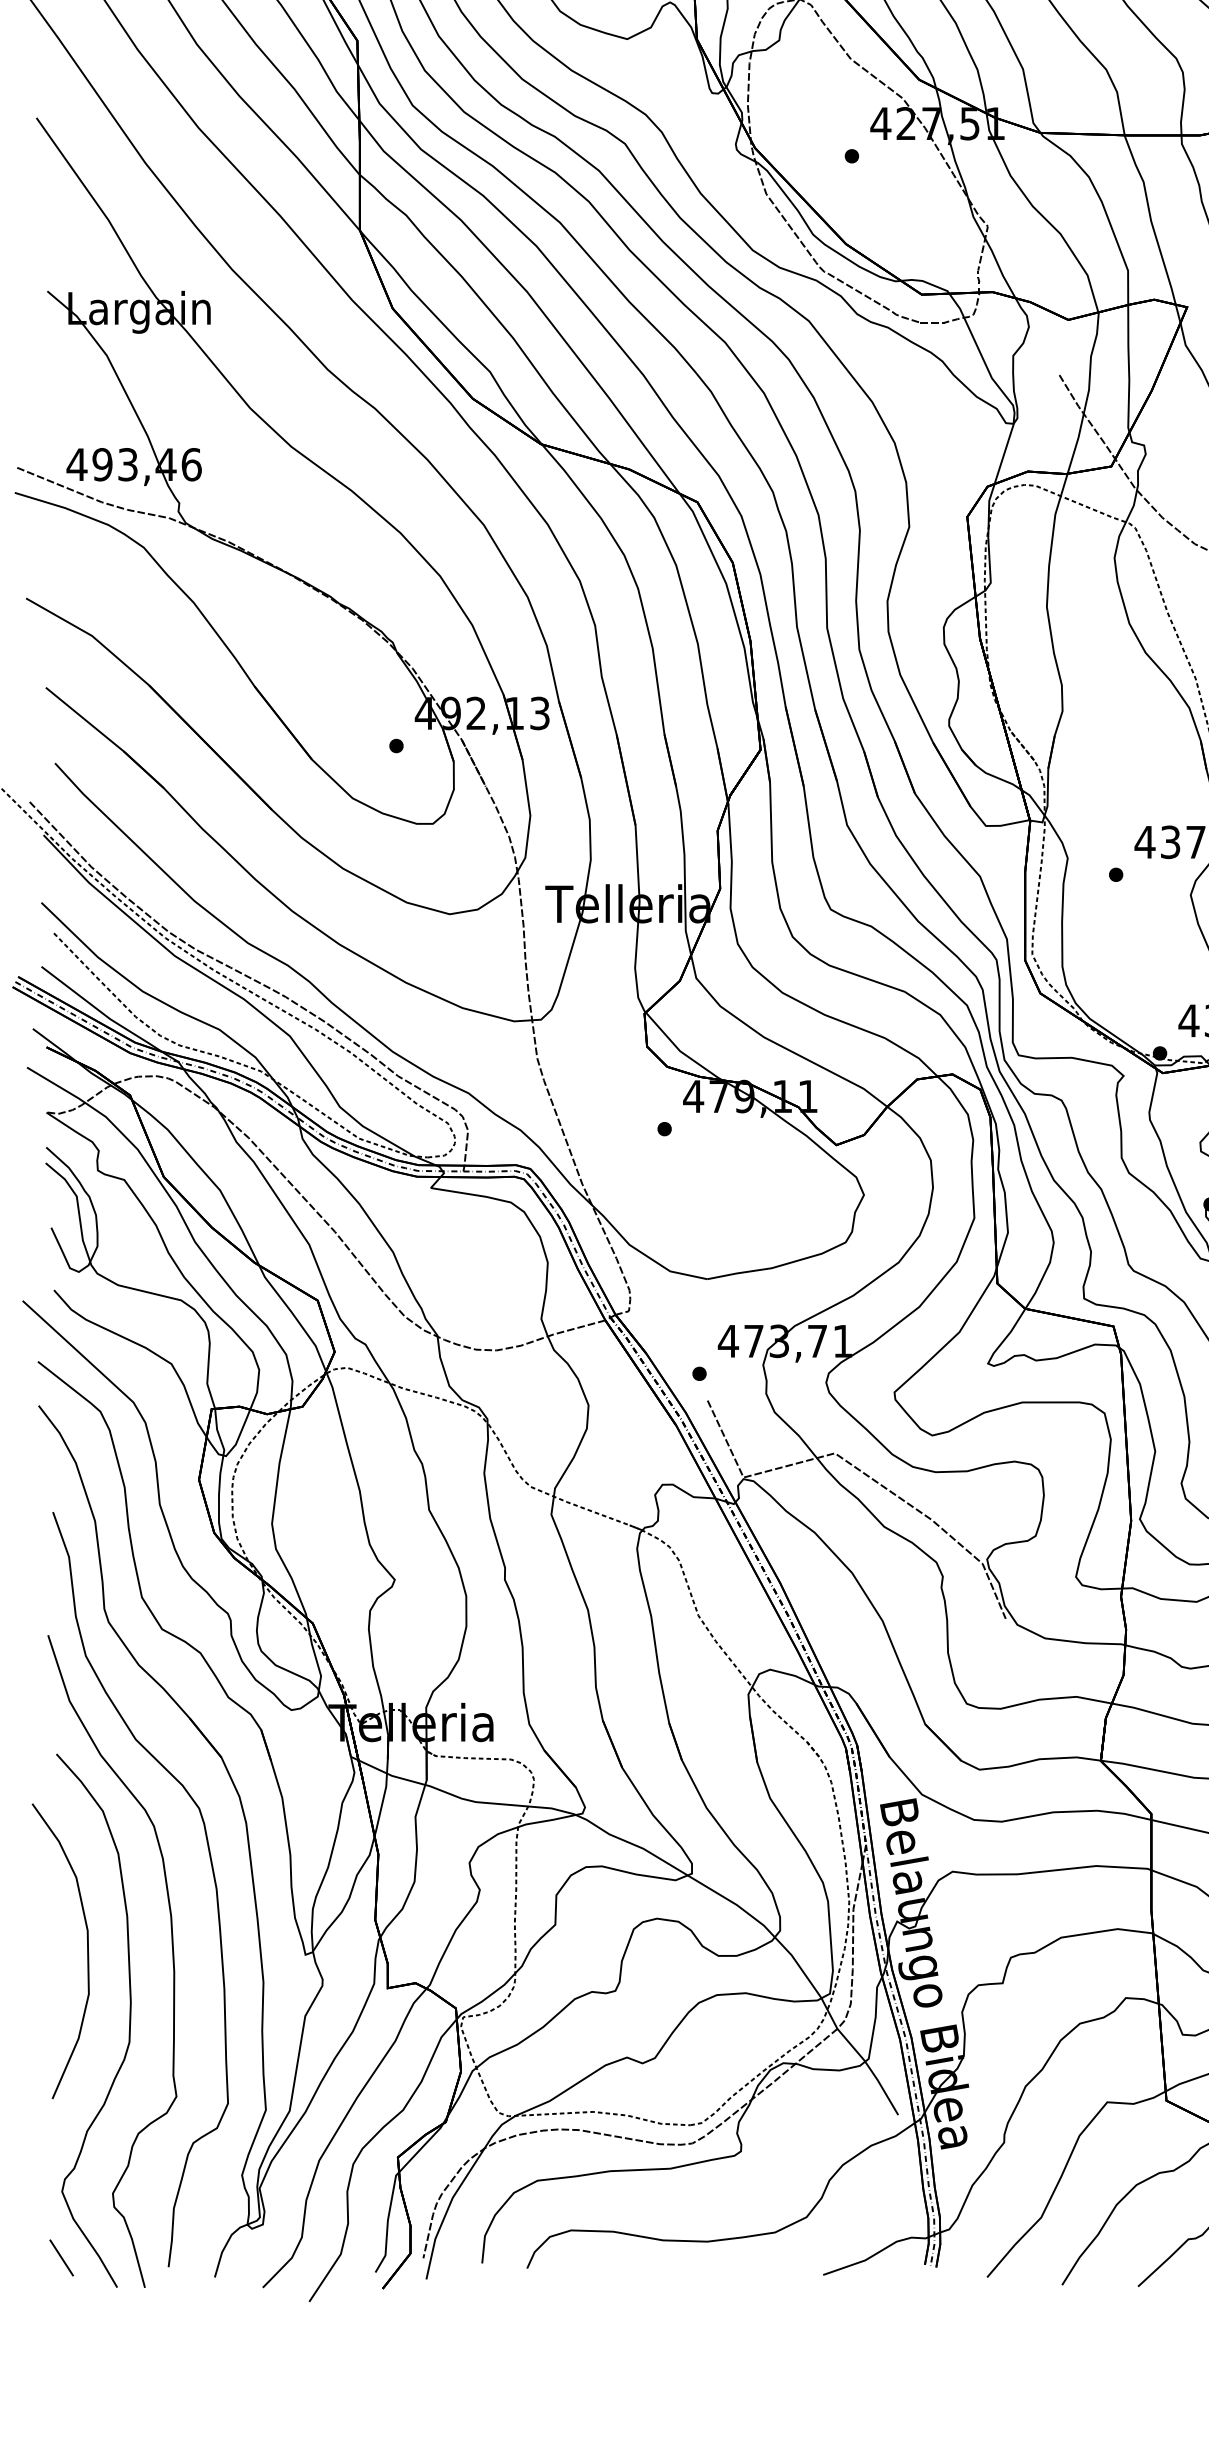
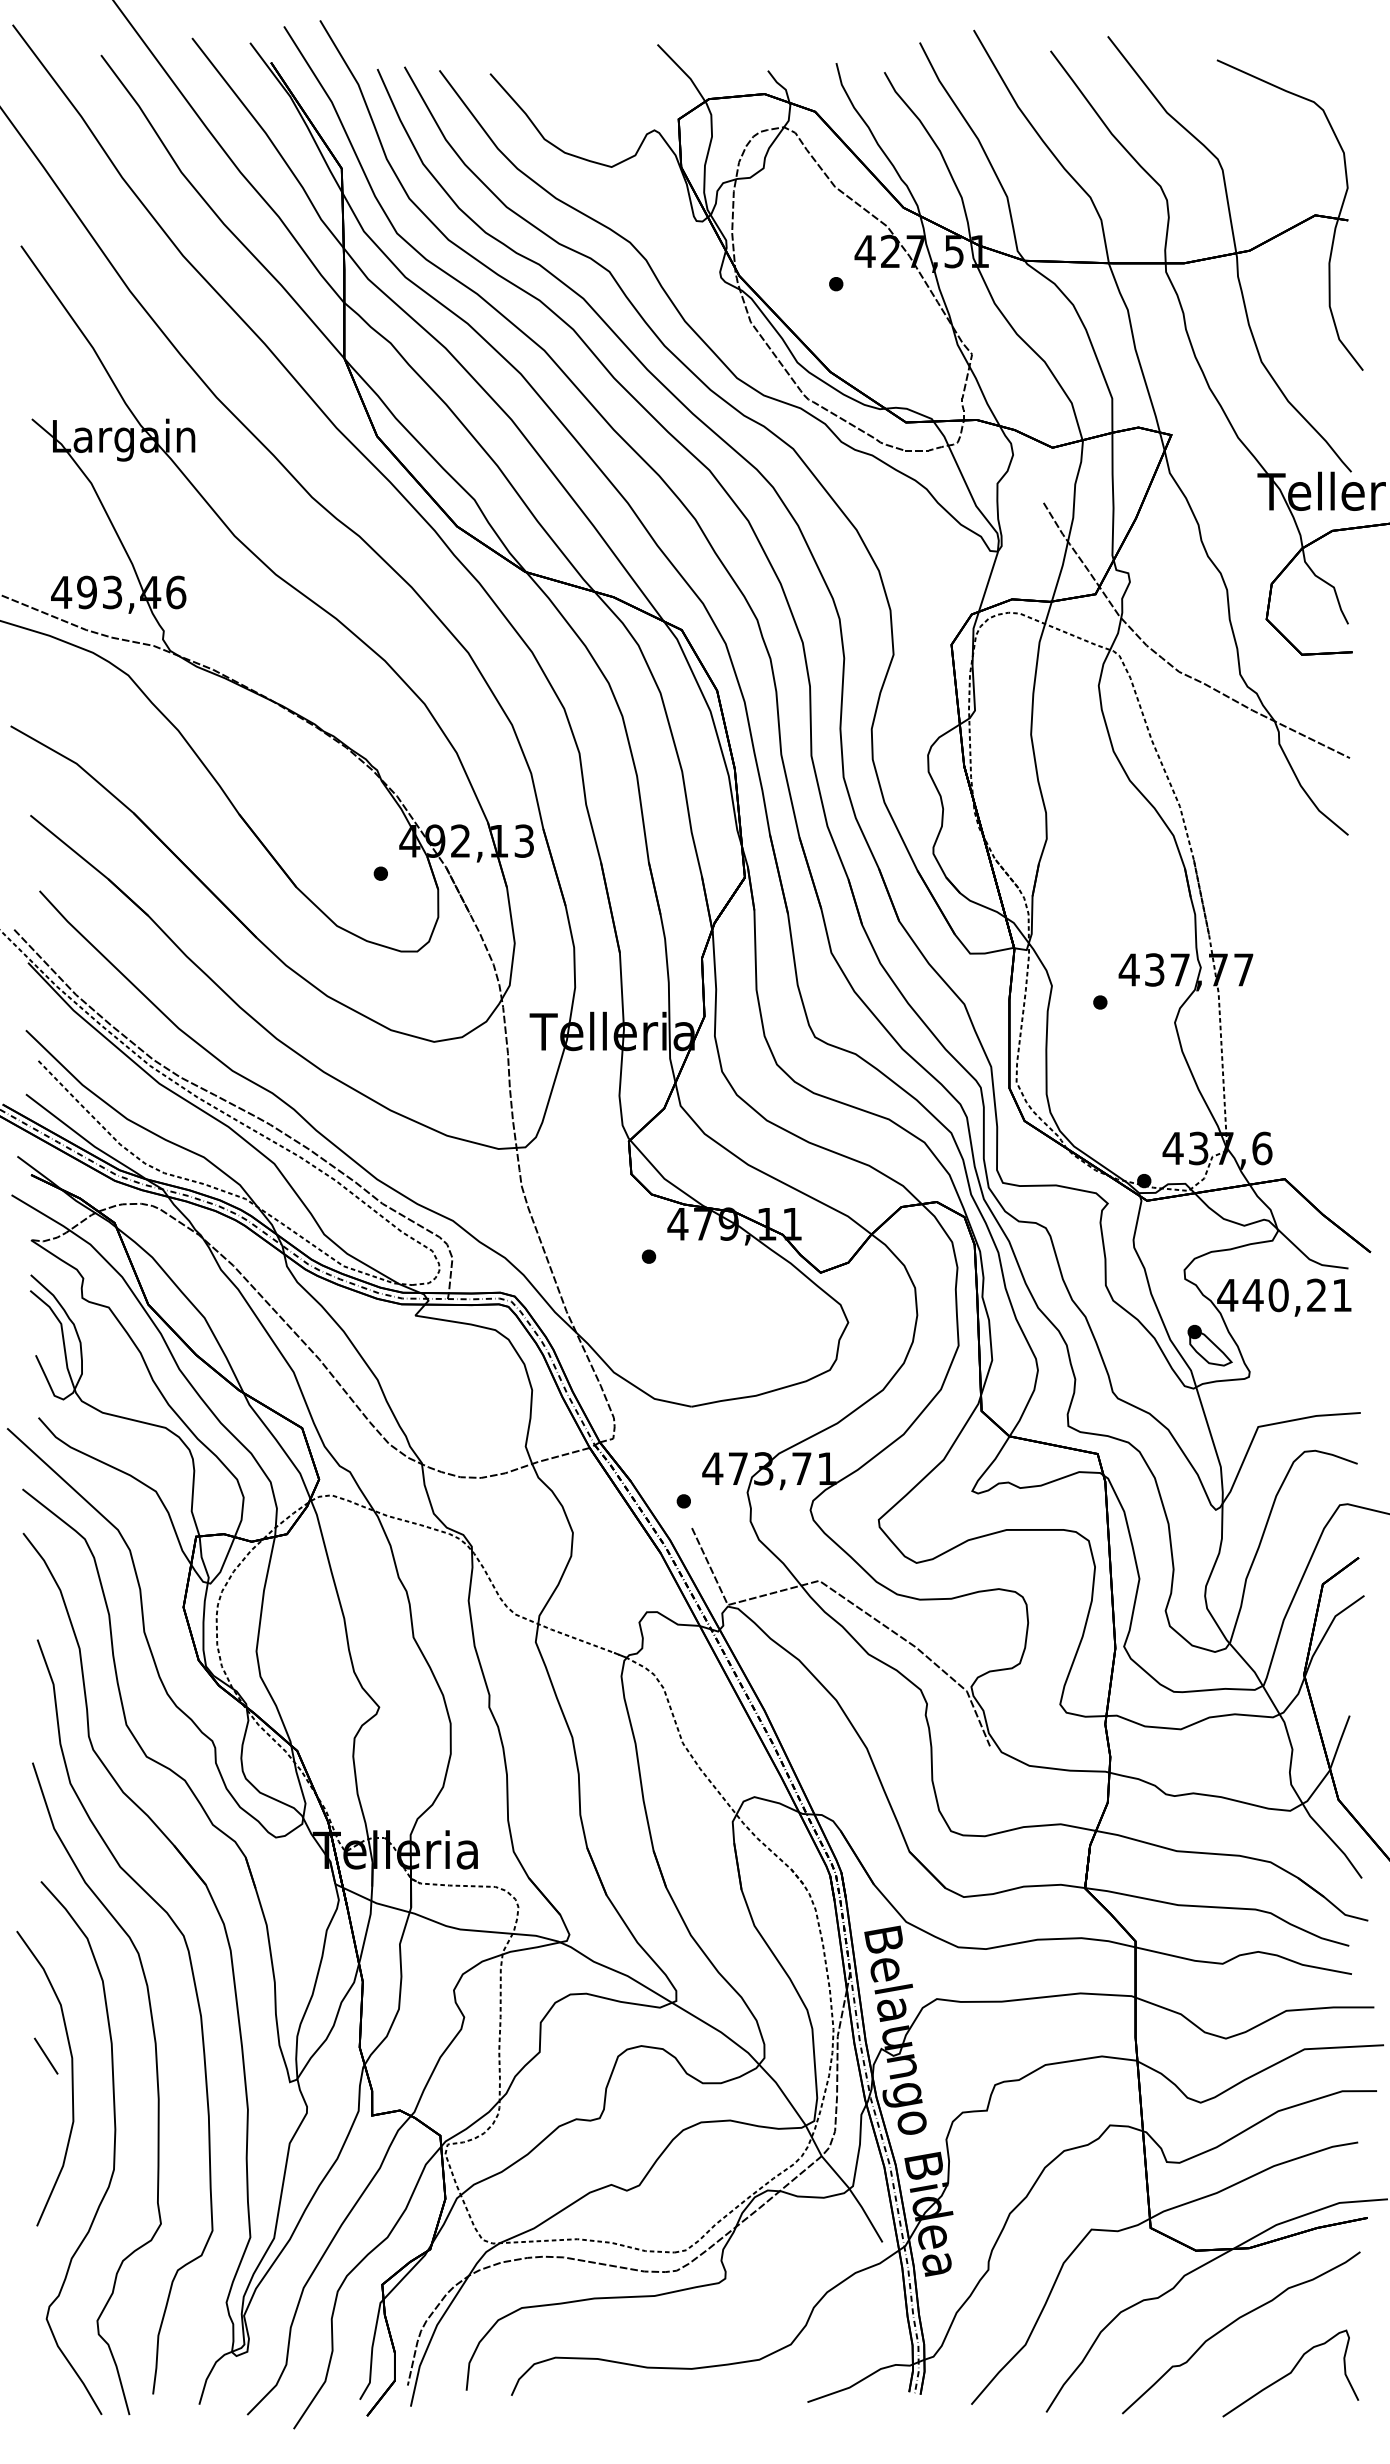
line: (60, 2257) -> (45, 2055), moved

